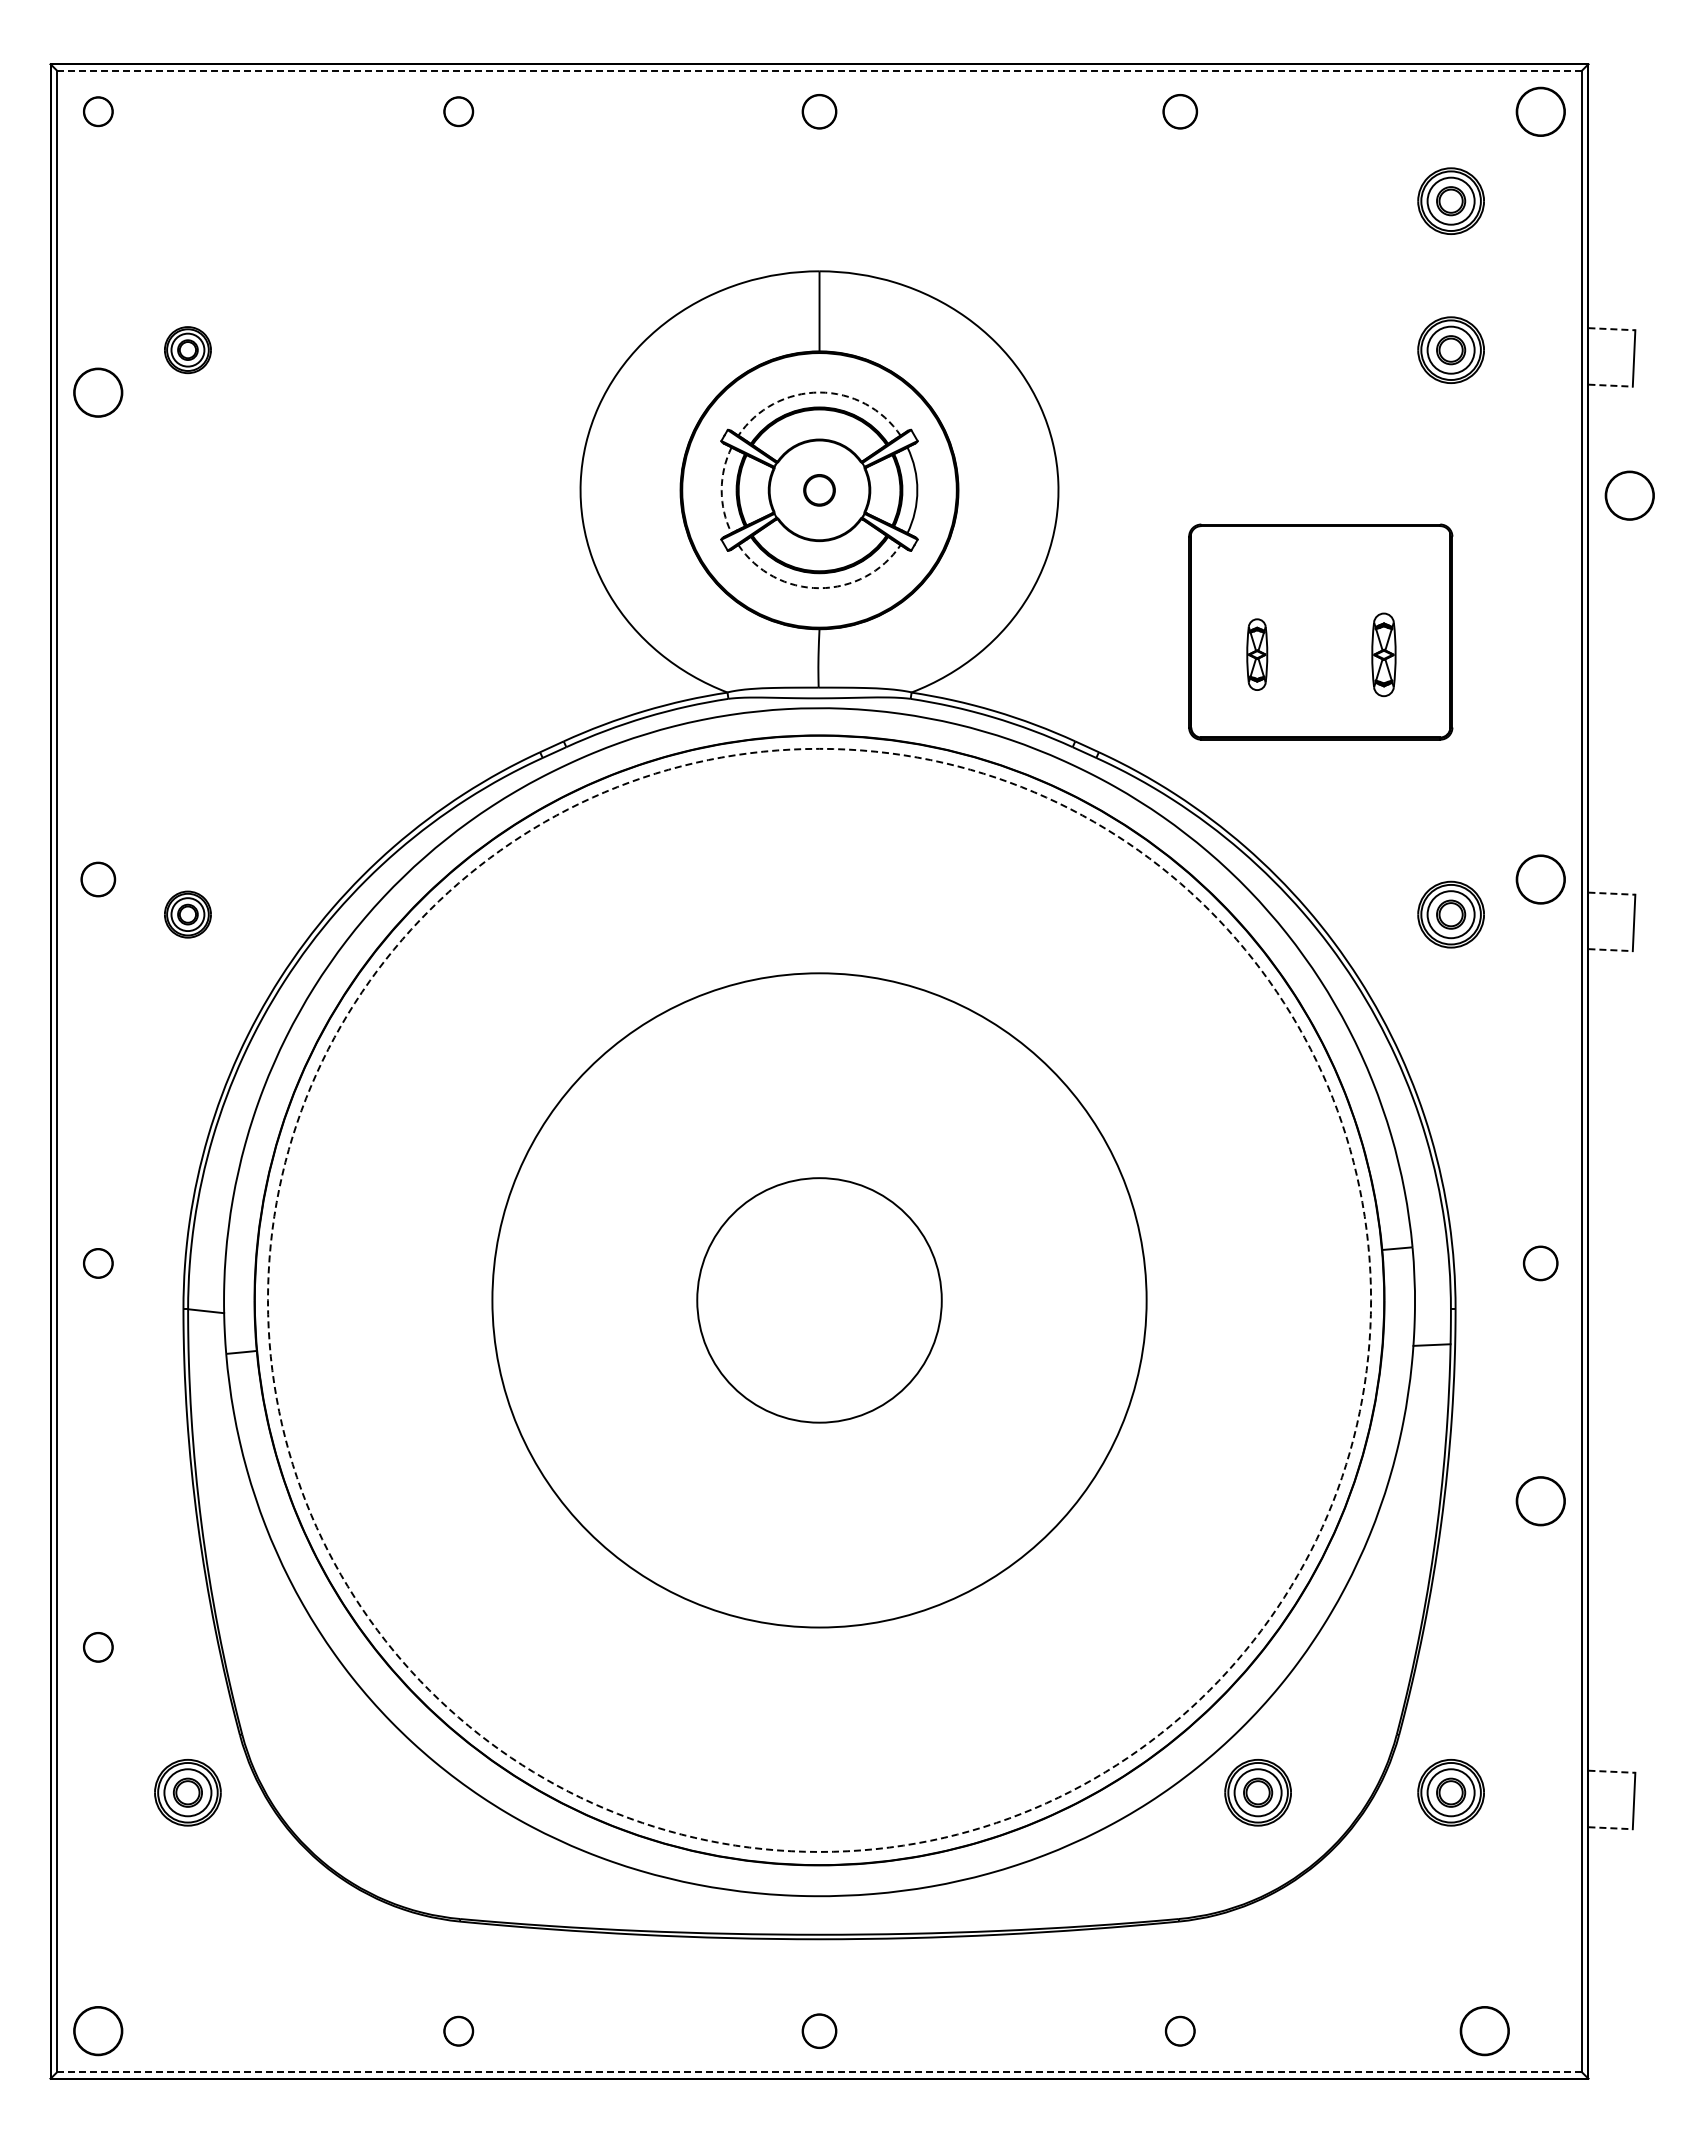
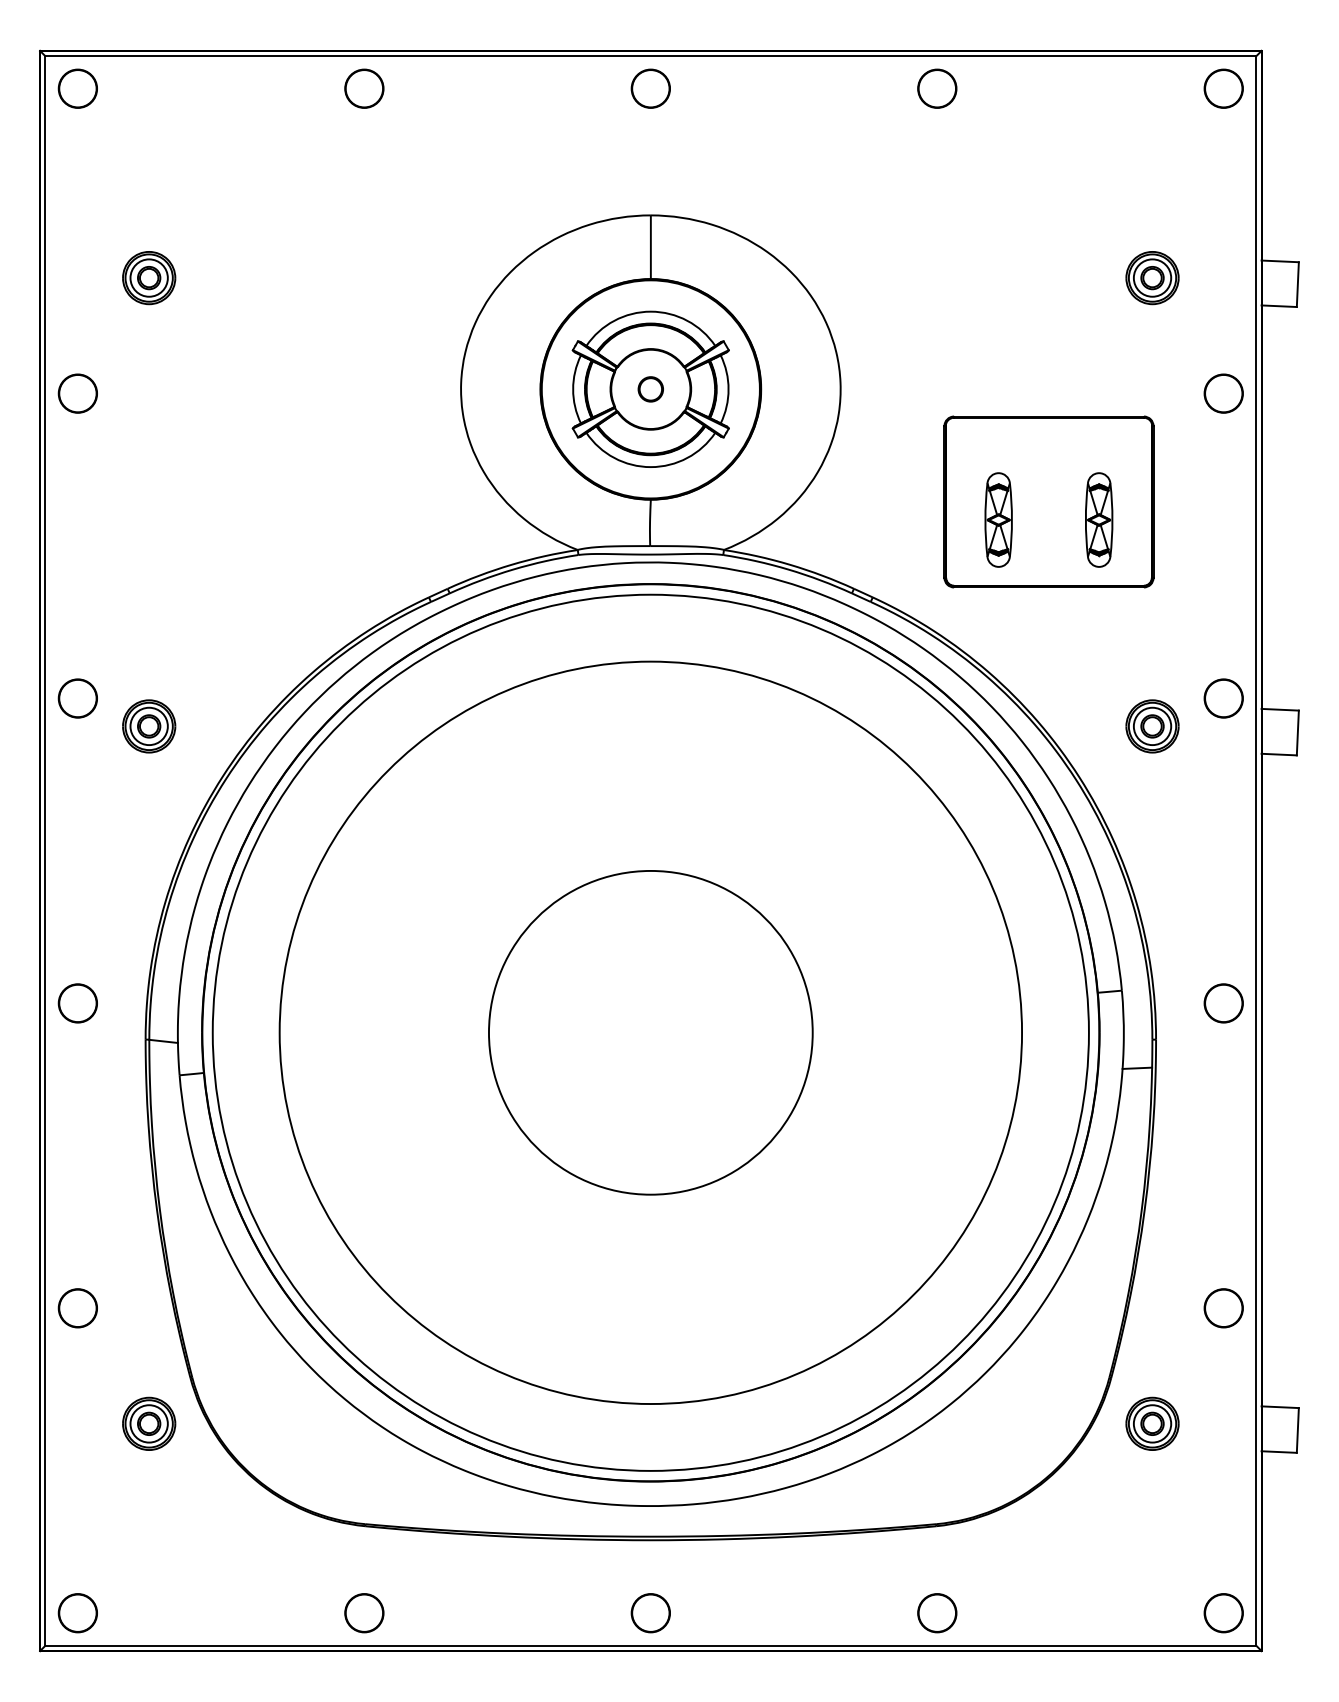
line: (820, 70) -> (651, 55), dashed -> solid
circle: (98, 111) -> (78, 88), size x1.67
circle: (458, 111) -> (364, 88), size x1.67
circle: (819, 111) -> (650, 88), size x1.43
circle: (1180, 111) -> (937, 88), size x1.43
part: (1450, 200) -> (1152, 159), removed
line: (1612, 329) -> (1280, 261), dashed -> solid
part: (187, 349) -> (148, 277), size x1.43
line: (1611, 385) -> (1279, 306), dashed -> solid
circle: (98, 392) -> (78, 393), moved
arc: (819, 392) -> (650, 311), dashed -> solid
arc: (721, 490) -> (572, 389), dashed -> solid
circle: (1629, 495) -> (1223, 393), moved
arc: (819, 588) -> (650, 467), dashed -> solid
part: (1256, 654) -> (997, 519), size x1.67
part: (1383, 654) -> (1098, 519), size x1.43
circle: (98, 879) -> (78, 698), size x1.43
line: (1612, 893) -> (1280, 709), dashed -> solid
part: (187, 914) -> (148, 726), size x1.43
line: (1611, 950) -> (1279, 754), dashed -> solid
circle: (98, 1263) -> (78, 1003), size x1.67
circle: (1540, 1263) -> (1223, 1003), size x1.43
circle: (819, 1299) -> (650, 1032), dashed -> solid
circle: (819, 1300) -> (650, 1032), size x1.43
circle: (819, 1300) -> (650, 1032), size x1.67
circle: (1540, 1501) -> (1223, 1308), moved
circle: (98, 1647) -> (78, 1308), size x1.67
line: (1612, 1771) -> (1280, 1407), dashed -> solid
part: (1257, 1792) -> (998, 1423), removed
line: (1611, 1828) -> (1279, 1452), dashed -> solid
circle: (458, 2031) -> (364, 1613), size x1.67
circle: (819, 2031) -> (650, 1613), size x1.43
circle: (1180, 2031) -> (937, 1613), size x1.67
circle: (1484, 2031) -> (1223, 1613), moved
line: (819, 2072) -> (650, 1646), dashed -> solid

